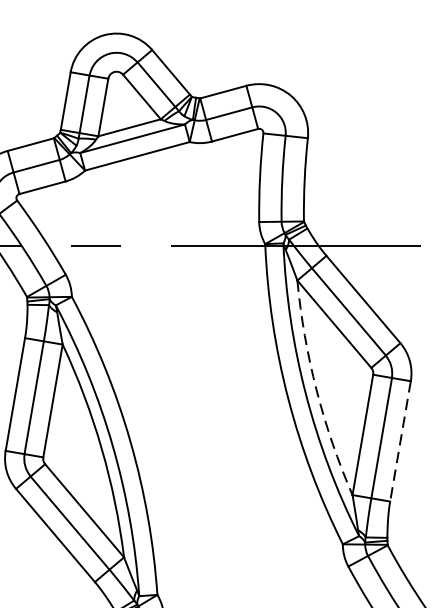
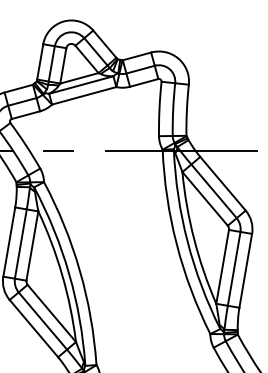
arc: (317, 390) -> (194, 239), dashed -> solid
line: (400, 442) -> (245, 271), dashed -> solid

